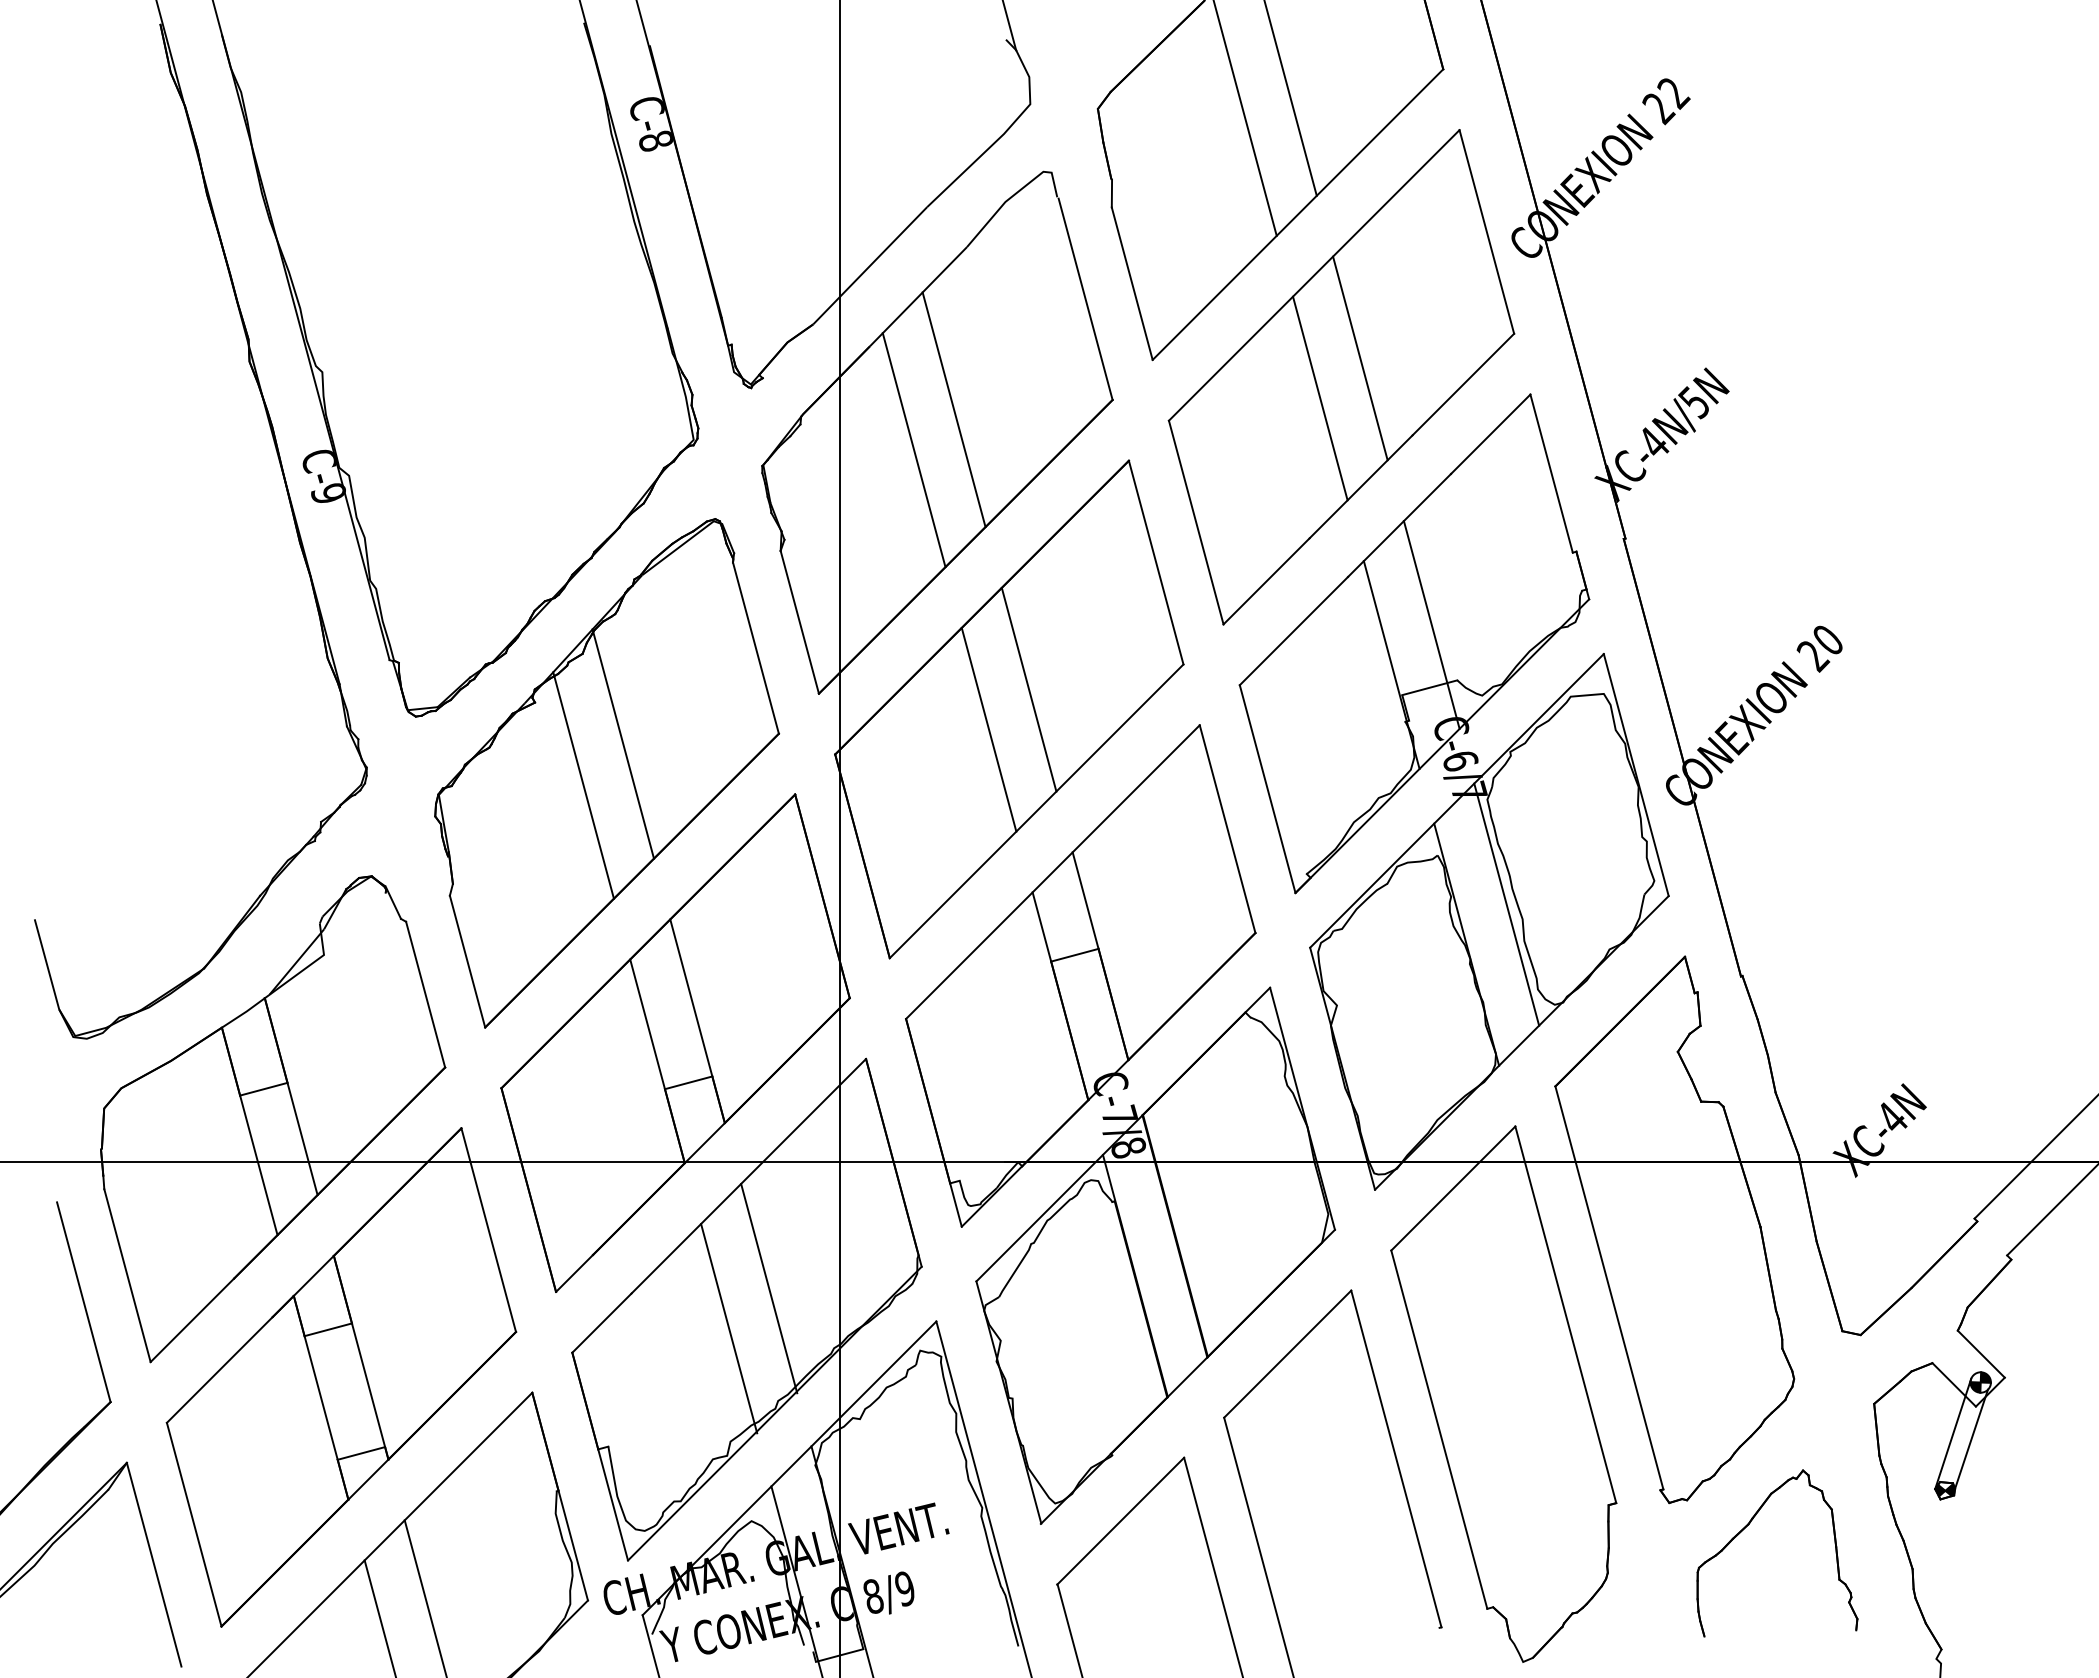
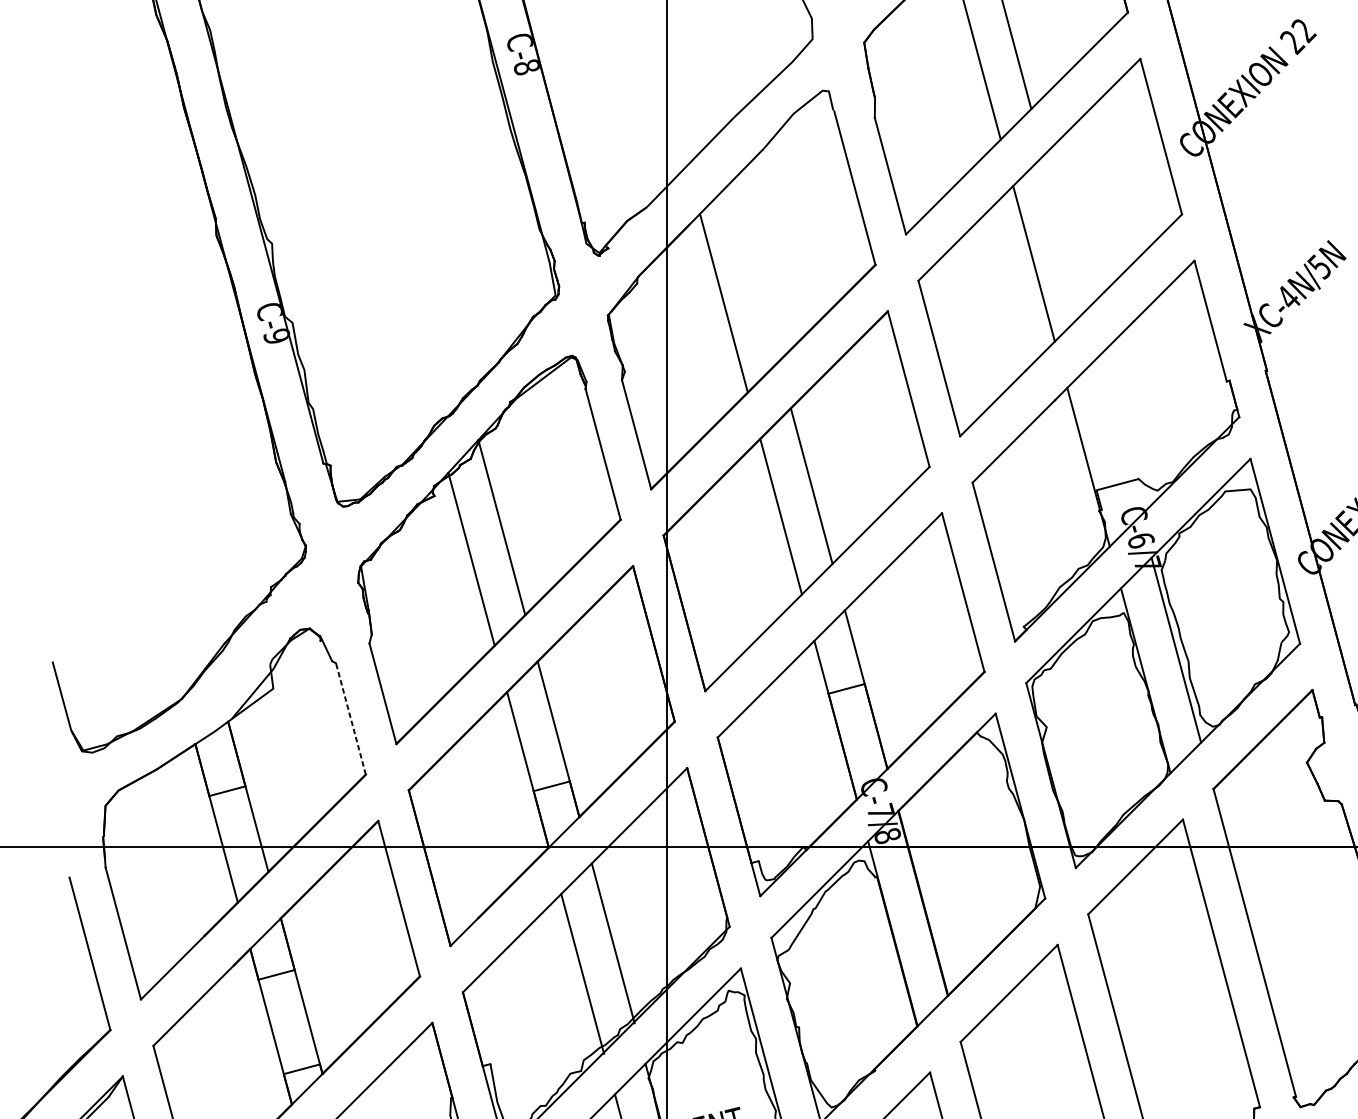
line: (1360, 358) -> (1064, 233), removed
line: (953, 409) -> (753, 272), removed
line: (1431, 624) -> (1118, 436), removed
line: (425, 994) -> (350, 718), solid -> dashed

